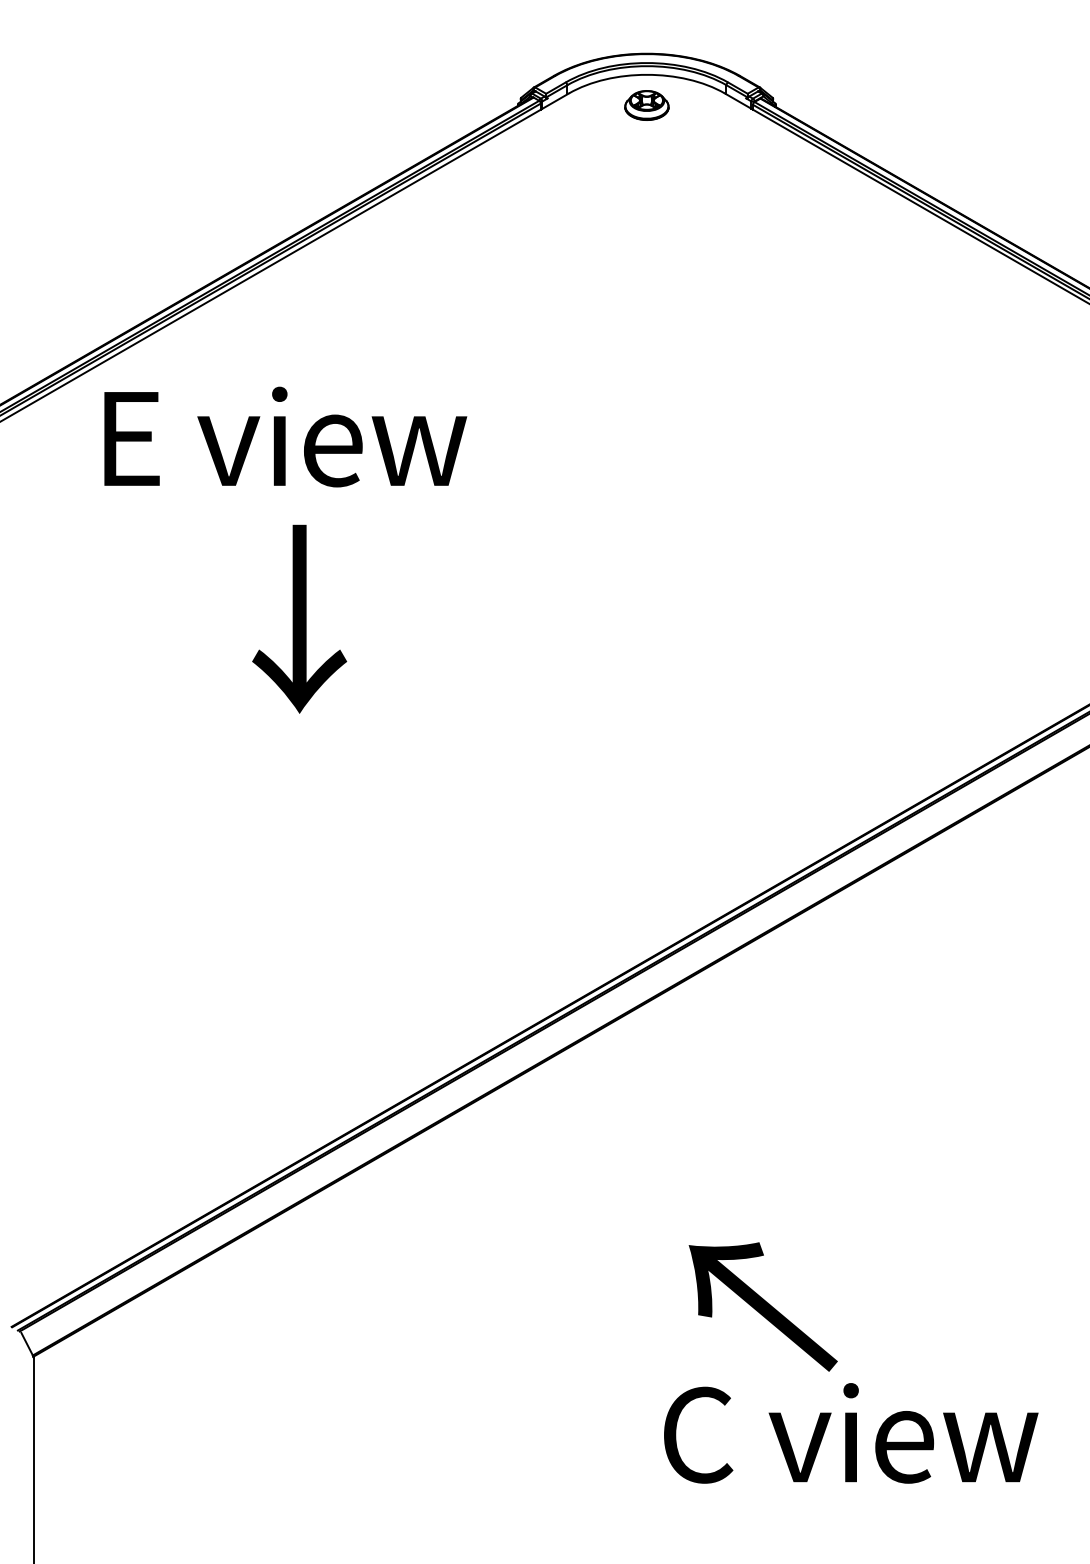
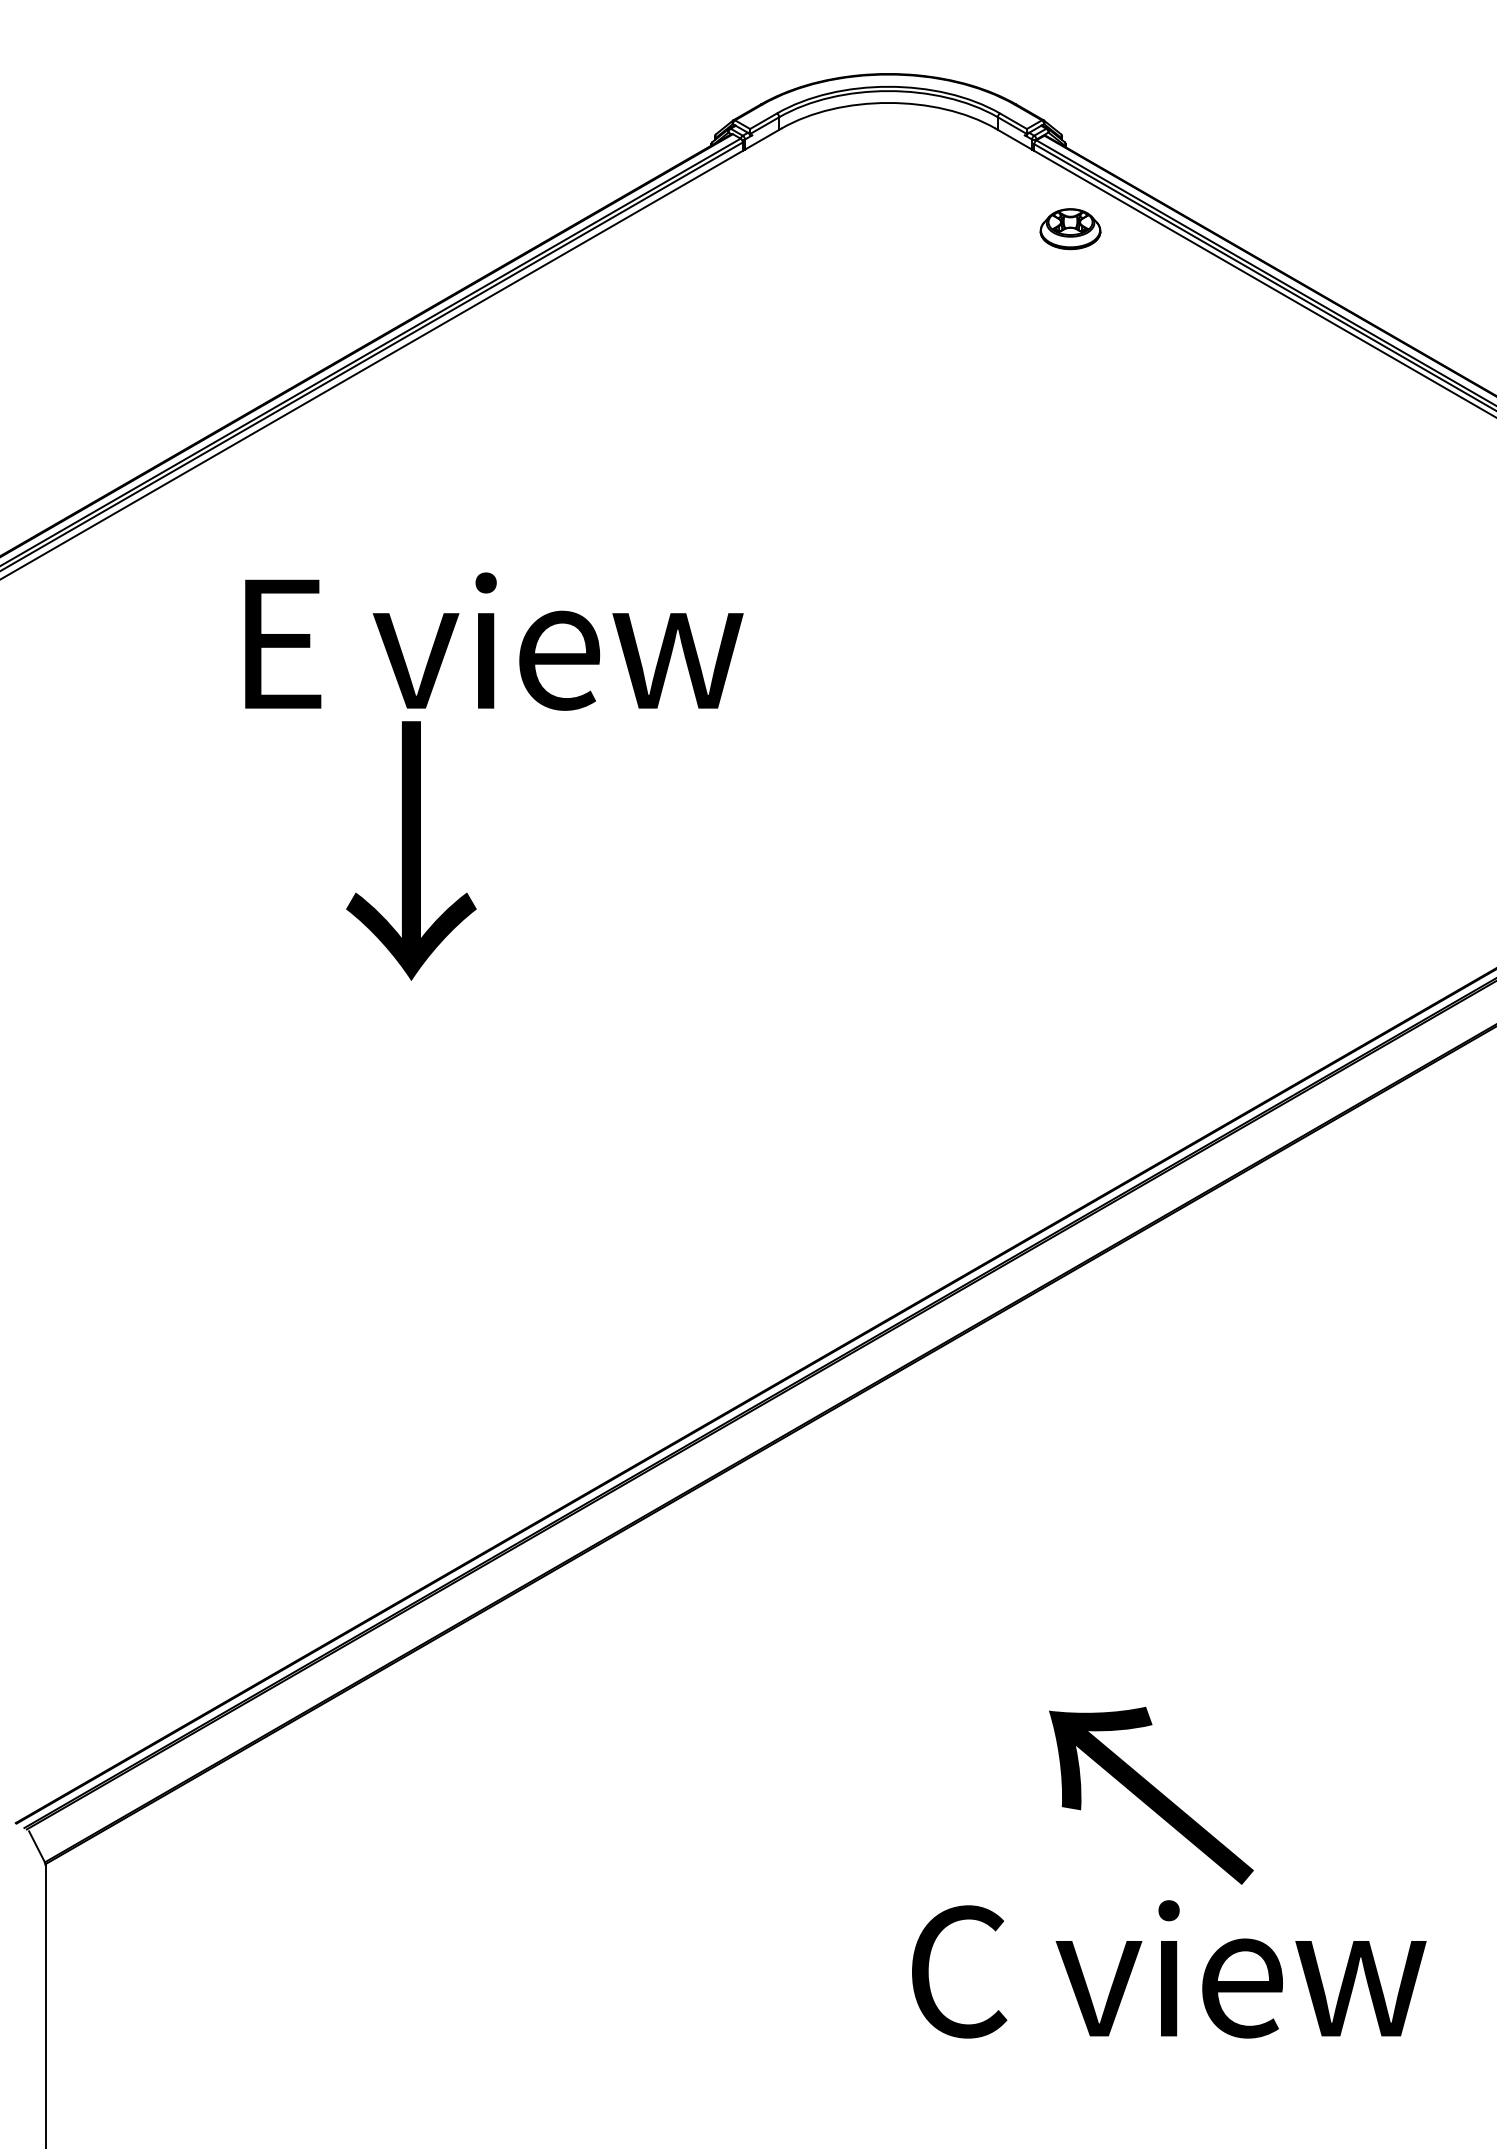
part: (646, 105) -> (1070, 229), moved
text: (285, 436) -> (494, 641), moved
text: (763, 1306) -> (1151, 1795), moved

